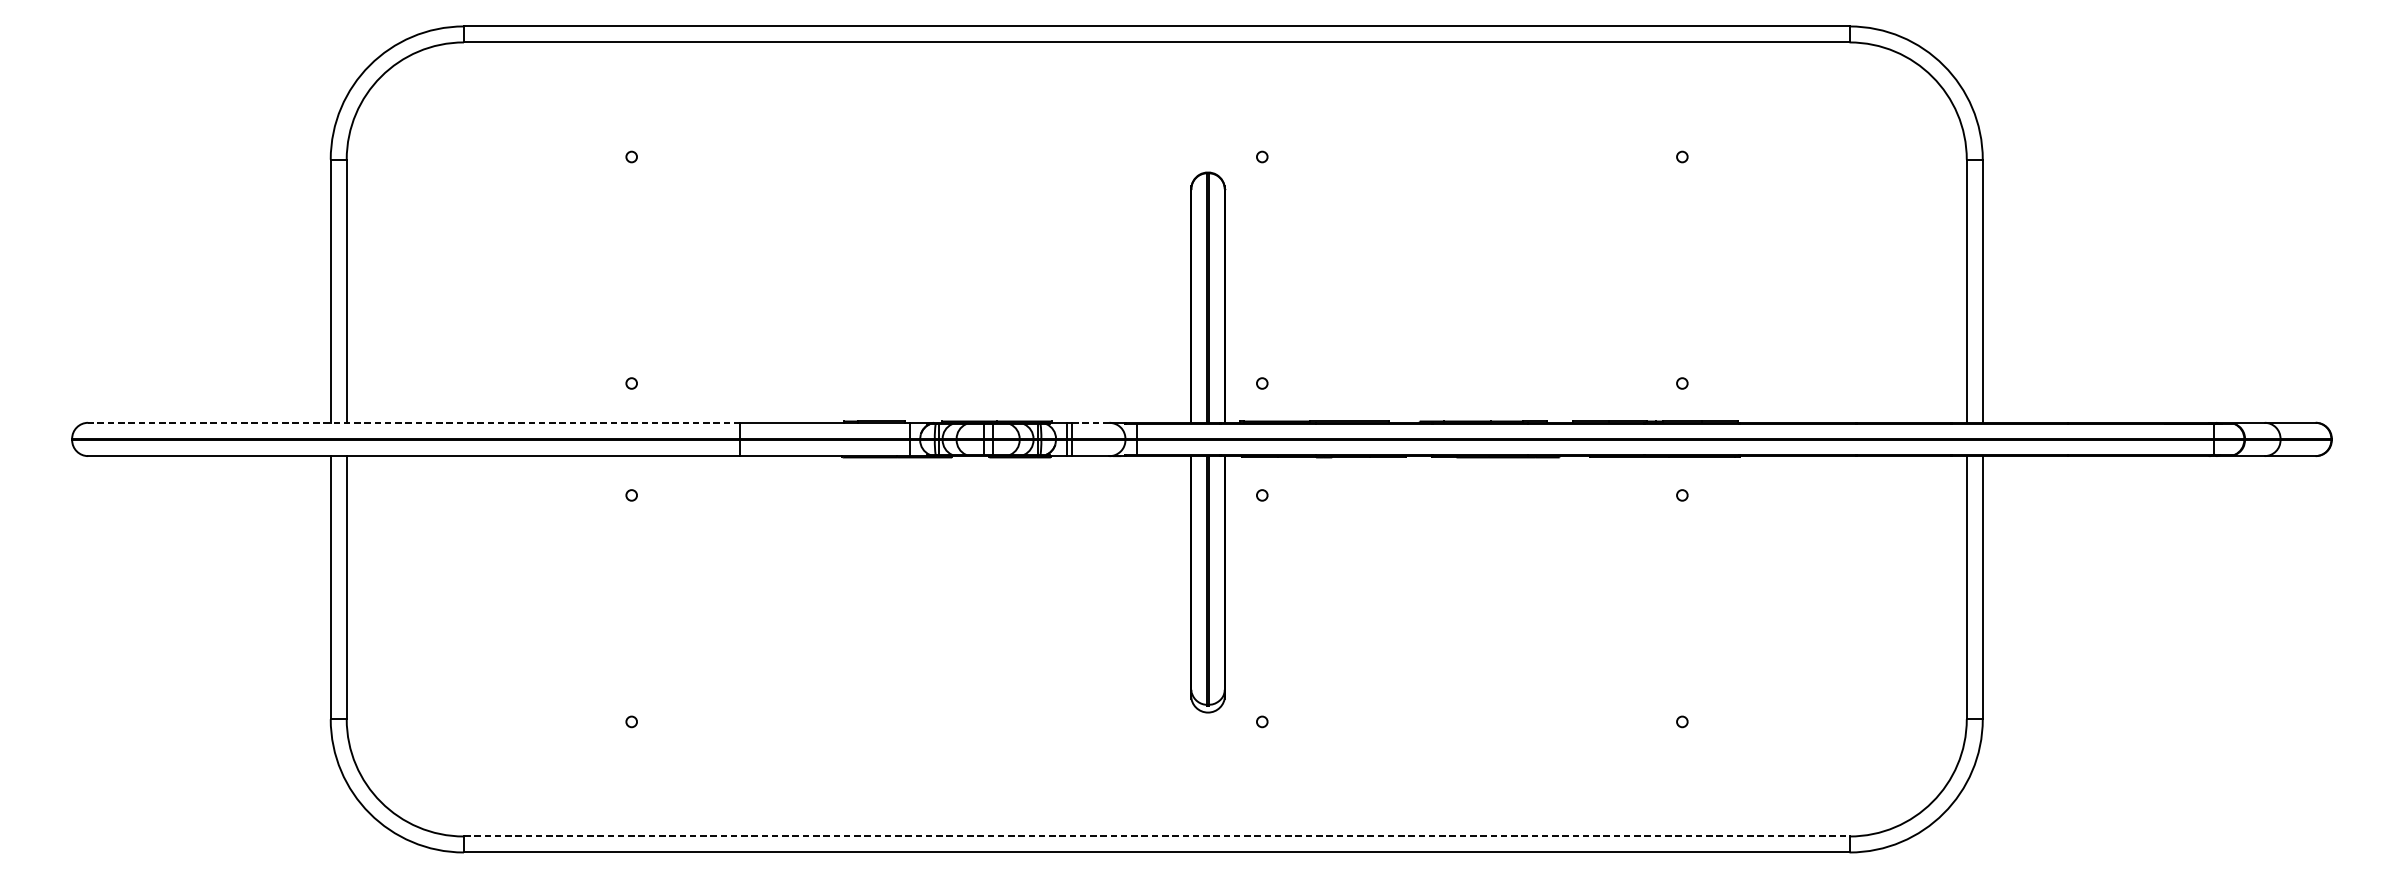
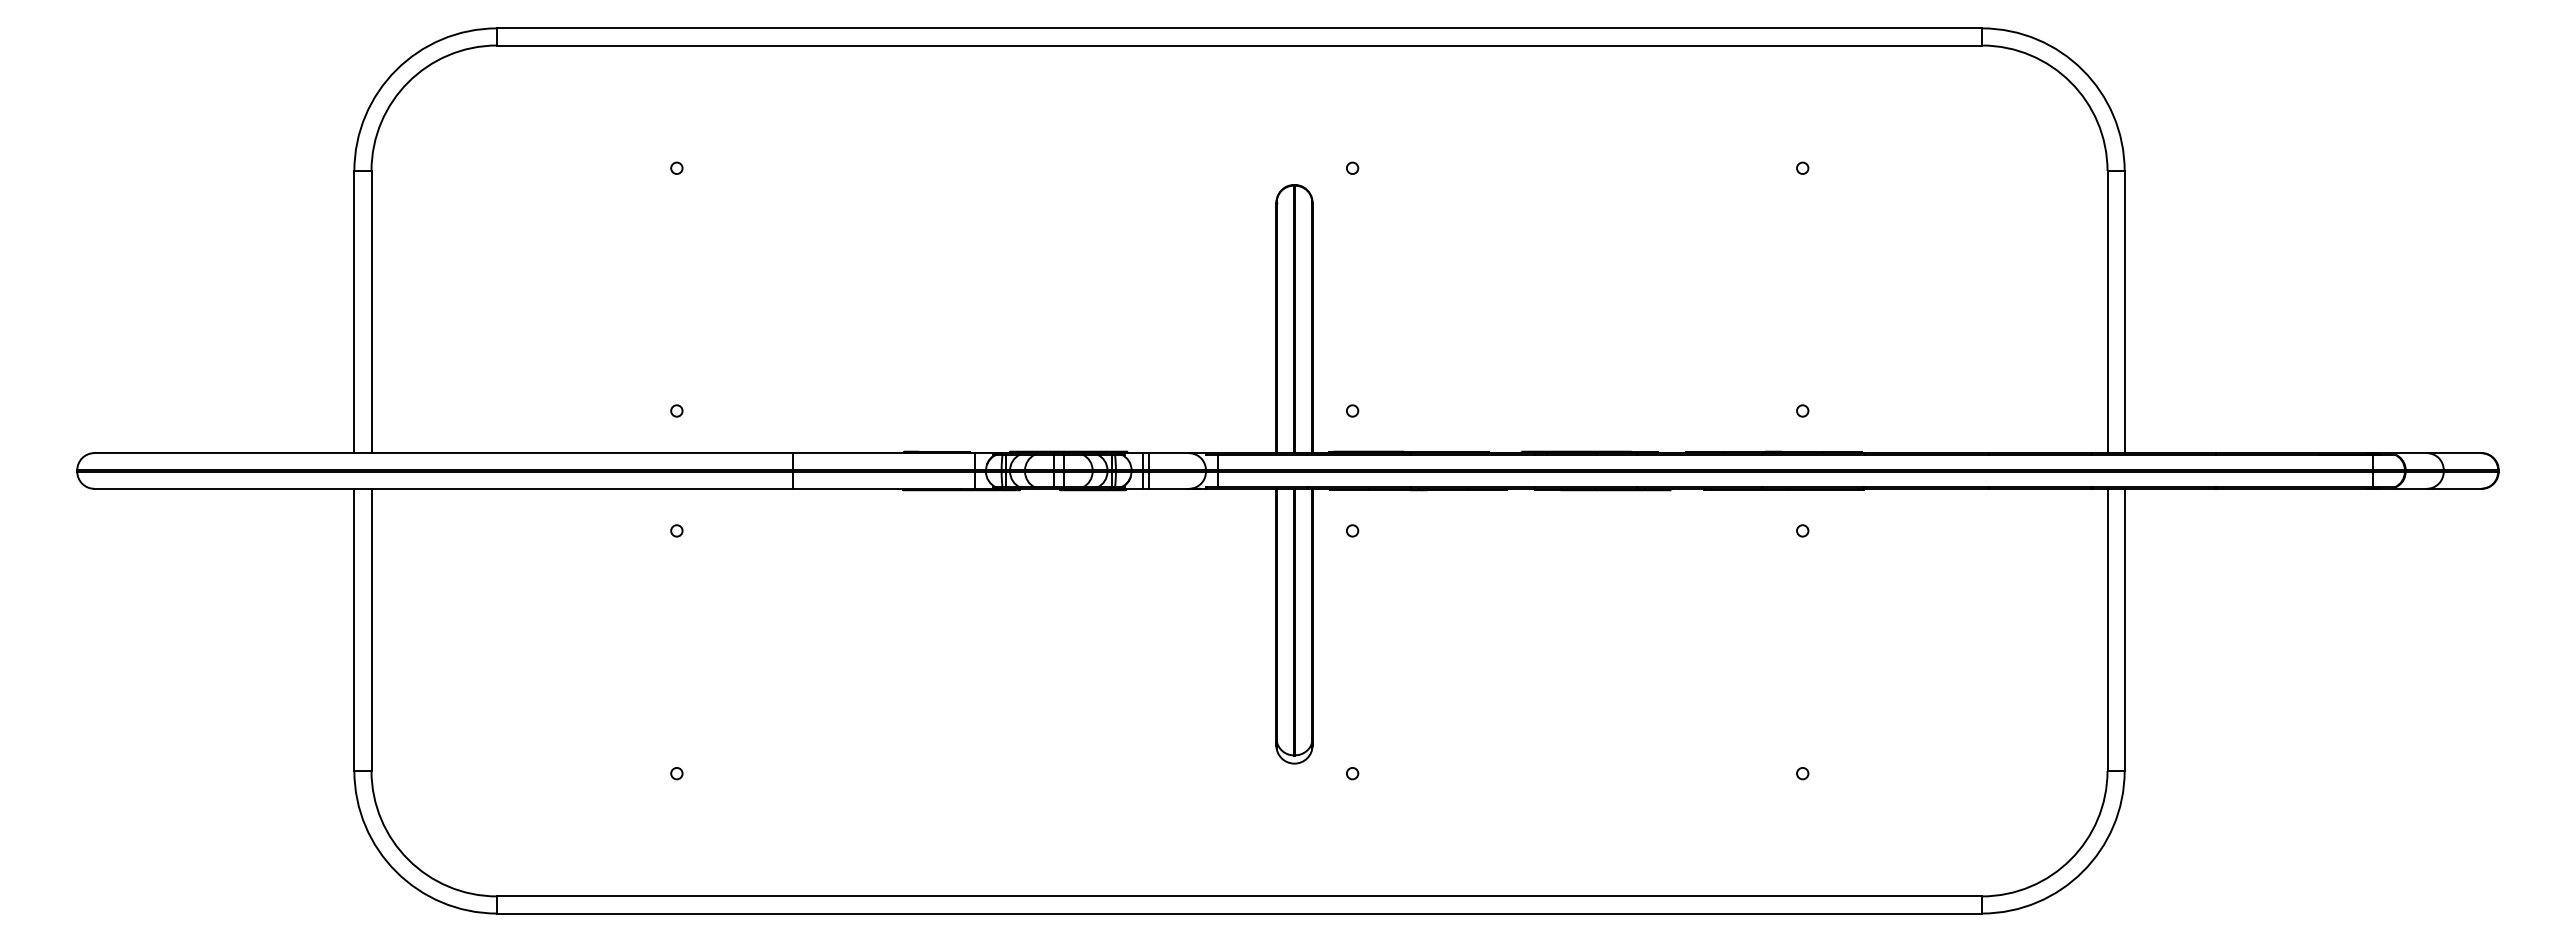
line: (413, 423) -> (443, 453), dashed -> solid
line: (1090, 423) -> (1168, 453), dashed -> solid
line: (1157, 836) -> (1240, 896), dashed -> solid

